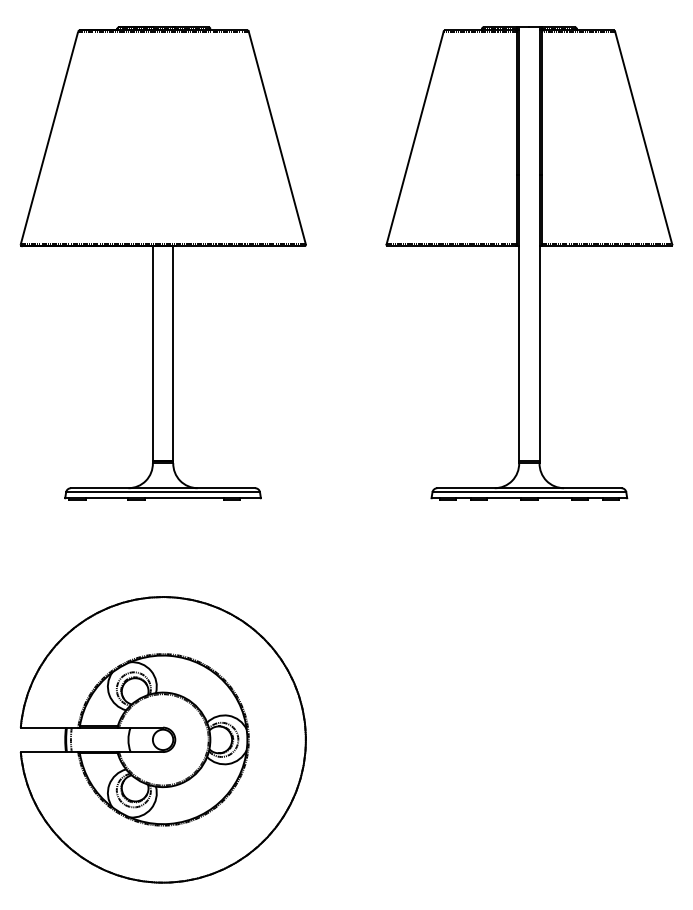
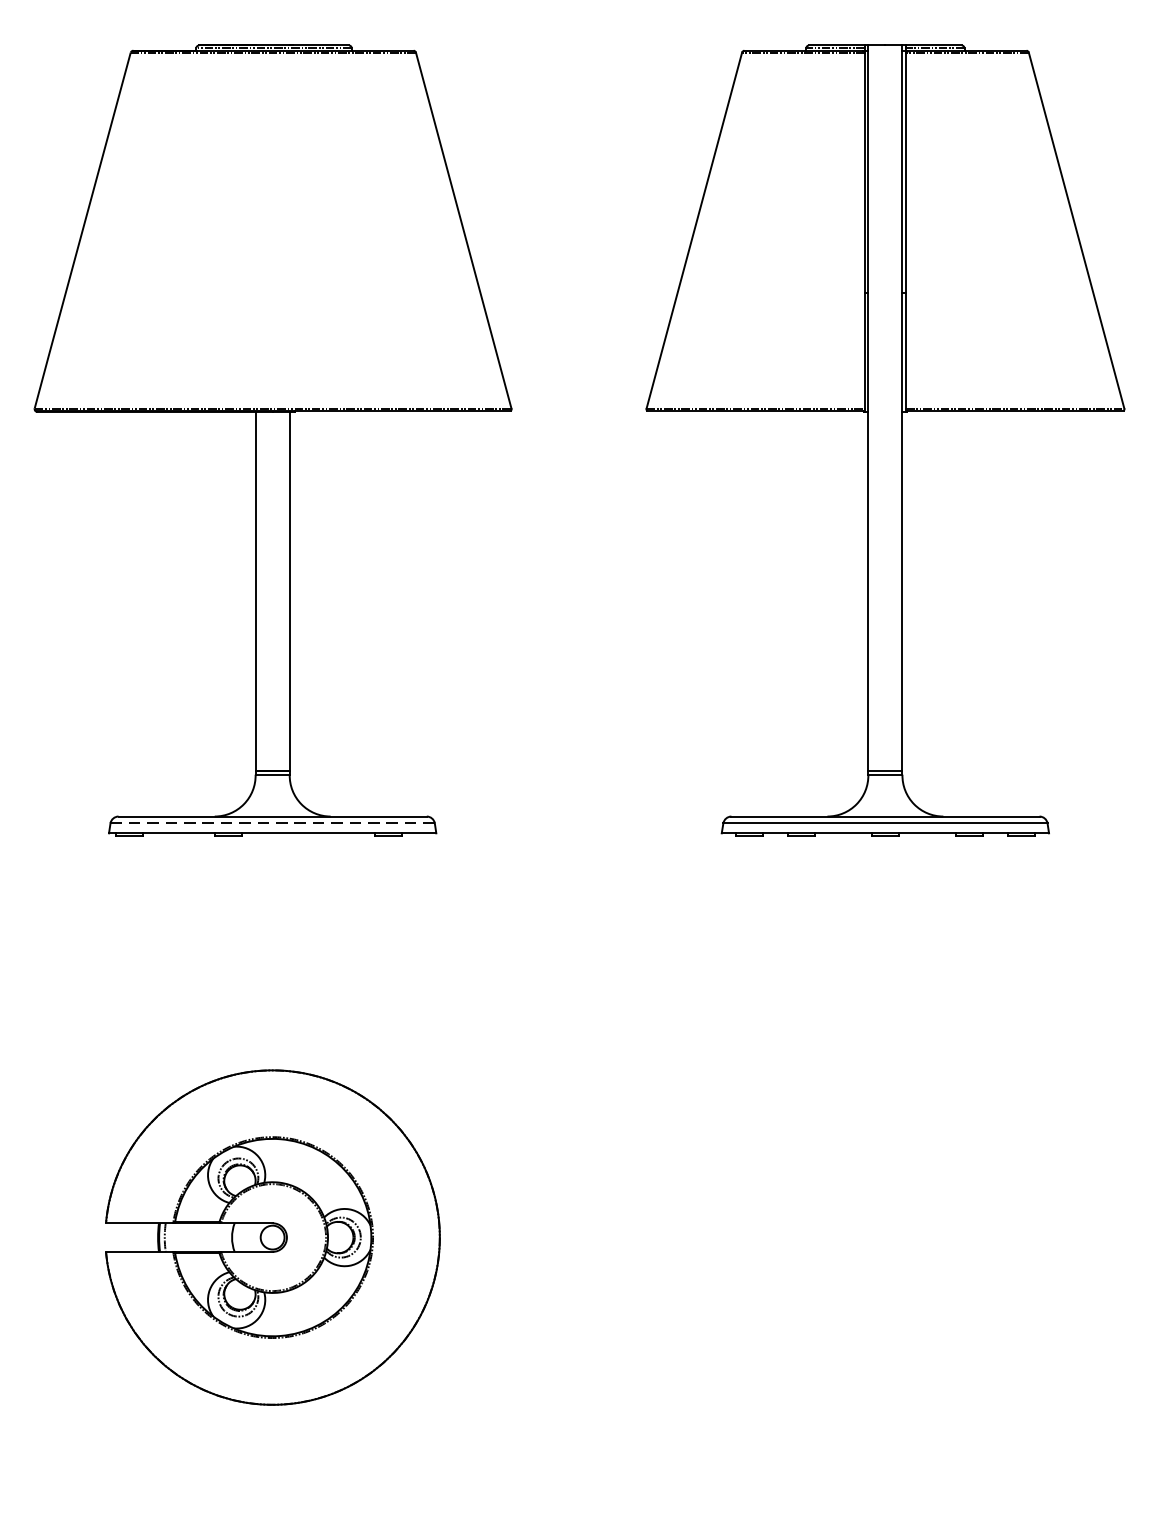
line: (163, 492) -> (273, 823), solid -> dashed
part: (162, 739) -> (271, 1236), size x0.7

